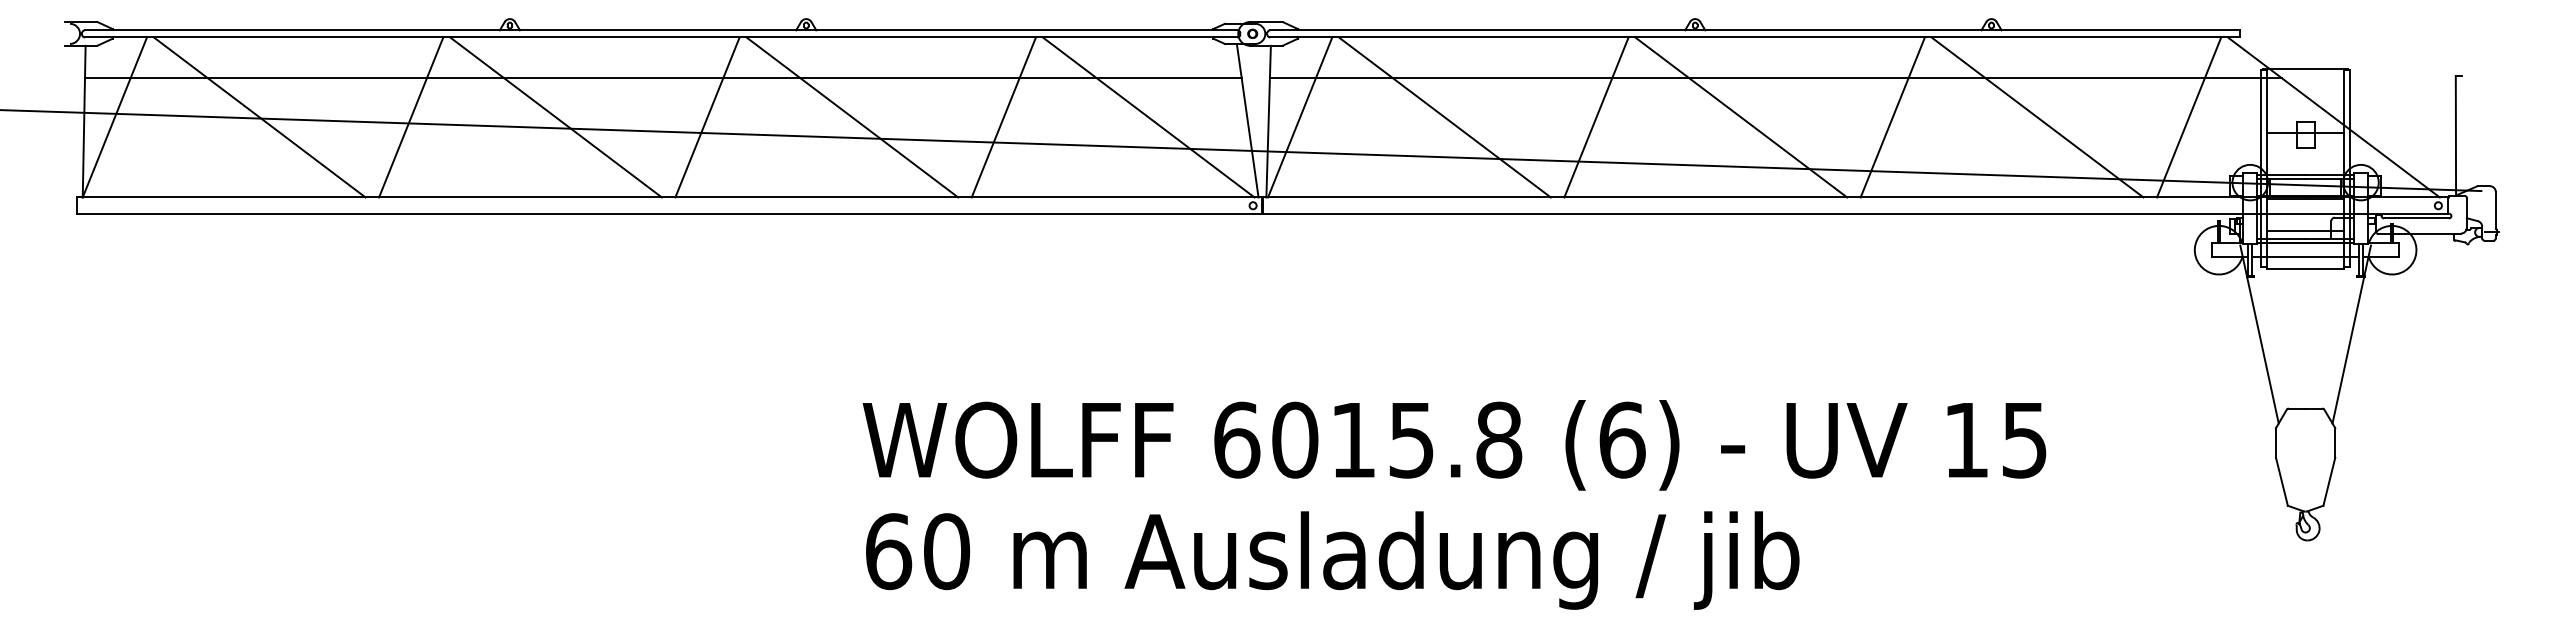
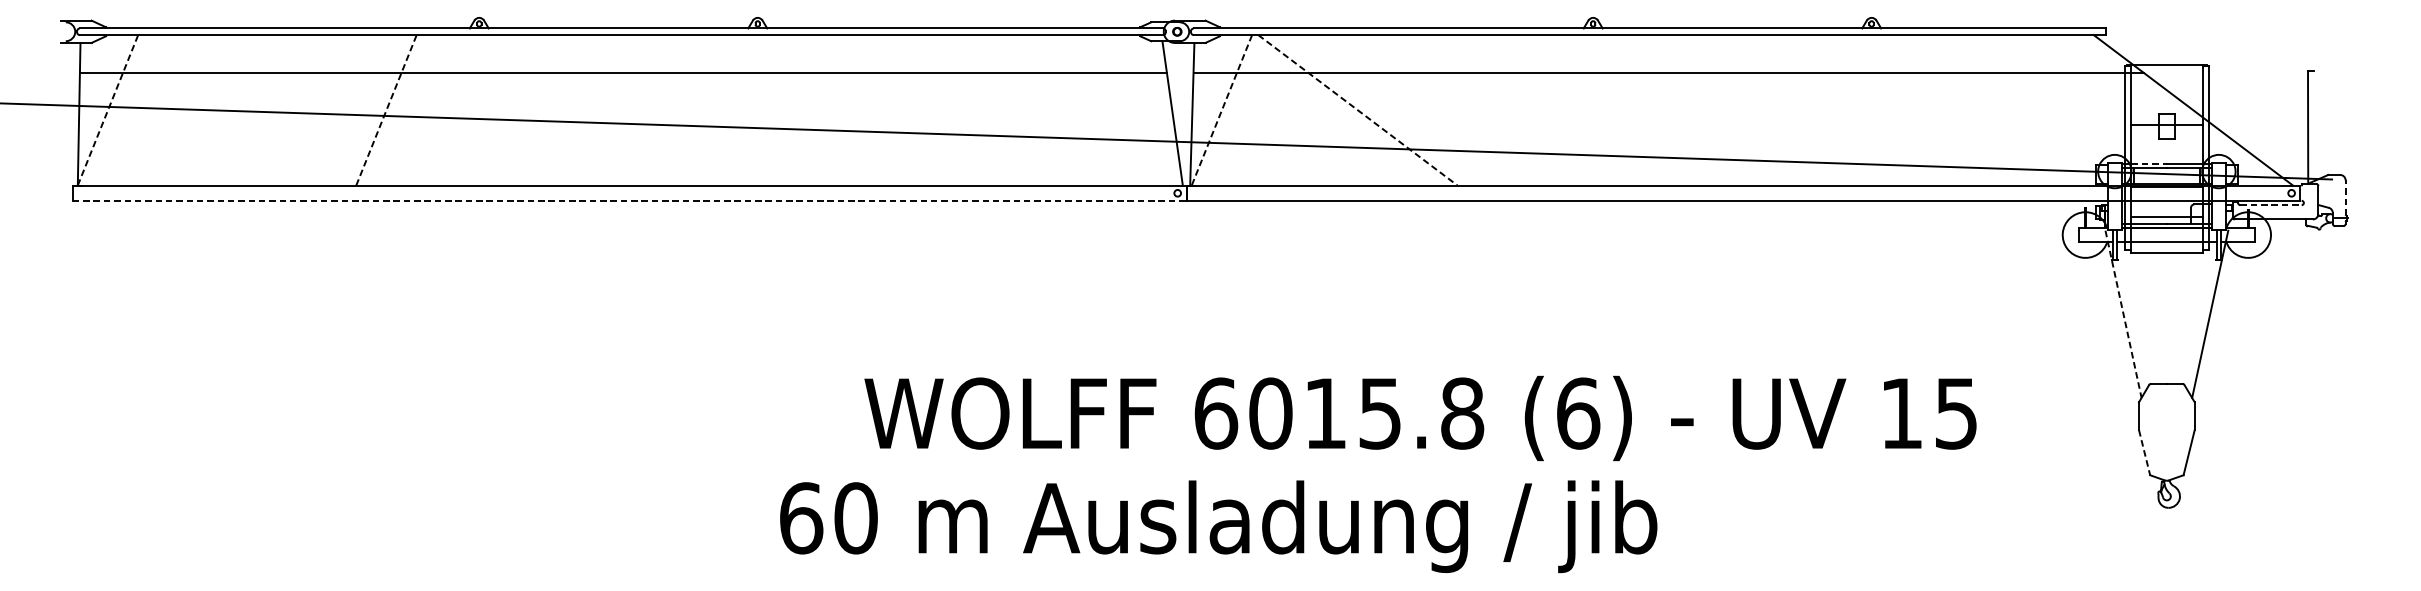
line: (115, 116) -> (108, 109), solid -> dashed
line: (411, 116) -> (386, 109), solid -> dashed
line: (259, 117) -> (243, 110), removed
line: (555, 117) -> (522, 110), removed
line: (707, 117) -> (664, 110), removed
line: (852, 117) -> (801, 110), removed
line: (1003, 117) -> (943, 110), removed
line: (1148, 117) -> (1079, 110), removed
line: (1299, 117) -> (1221, 110), solid -> dashed
line: (1444, 117) -> (1357, 110), solid -> dashed
line: (1596, 117) -> (1500, 110), removed
line: (1741, 117) -> (1636, 110), removed
line: (1892, 117) -> (1778, 110), removed
line: (2037, 117) -> (1914, 110), removed
line: (2189, 117) -> (2057, 110), removed
line: (2286, 174) -> (2148, 163), solid -> dashed
line: (2495, 210) -> (2345, 197), solid -> dashed
line: (669, 214) -> (629, 201), solid -> dashed
line: (2416, 218) -> (2271, 205), solid -> dashed
line: (2259, 335) -> (2123, 315), solid -> dashed
text: (1454, 445) -> (1420, 418), moved
line: (2281, 481) -> (2144, 452), solid -> dashed
text: (1332, 560) -> (1218, 526), moved

